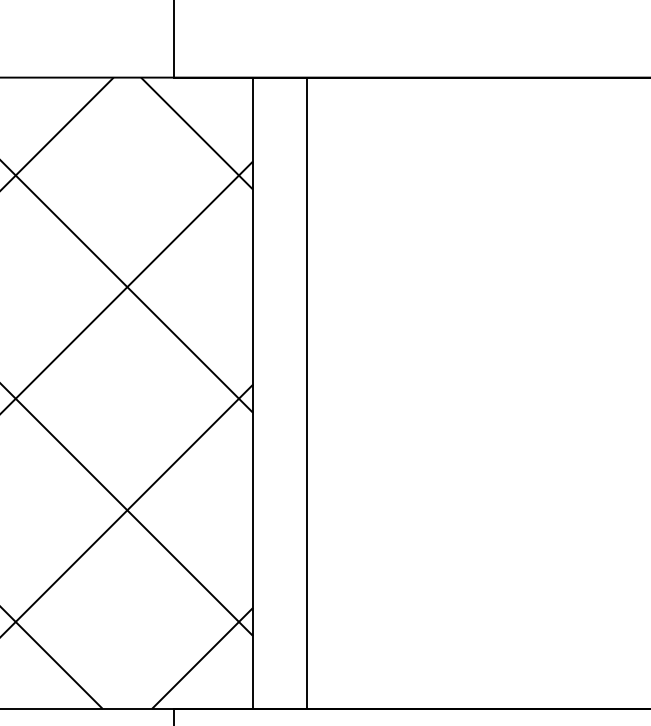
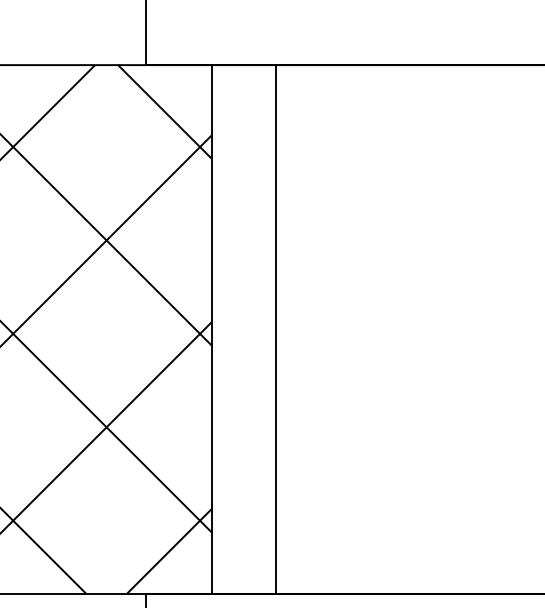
line: (307, 393) -> (276, 329), moved

